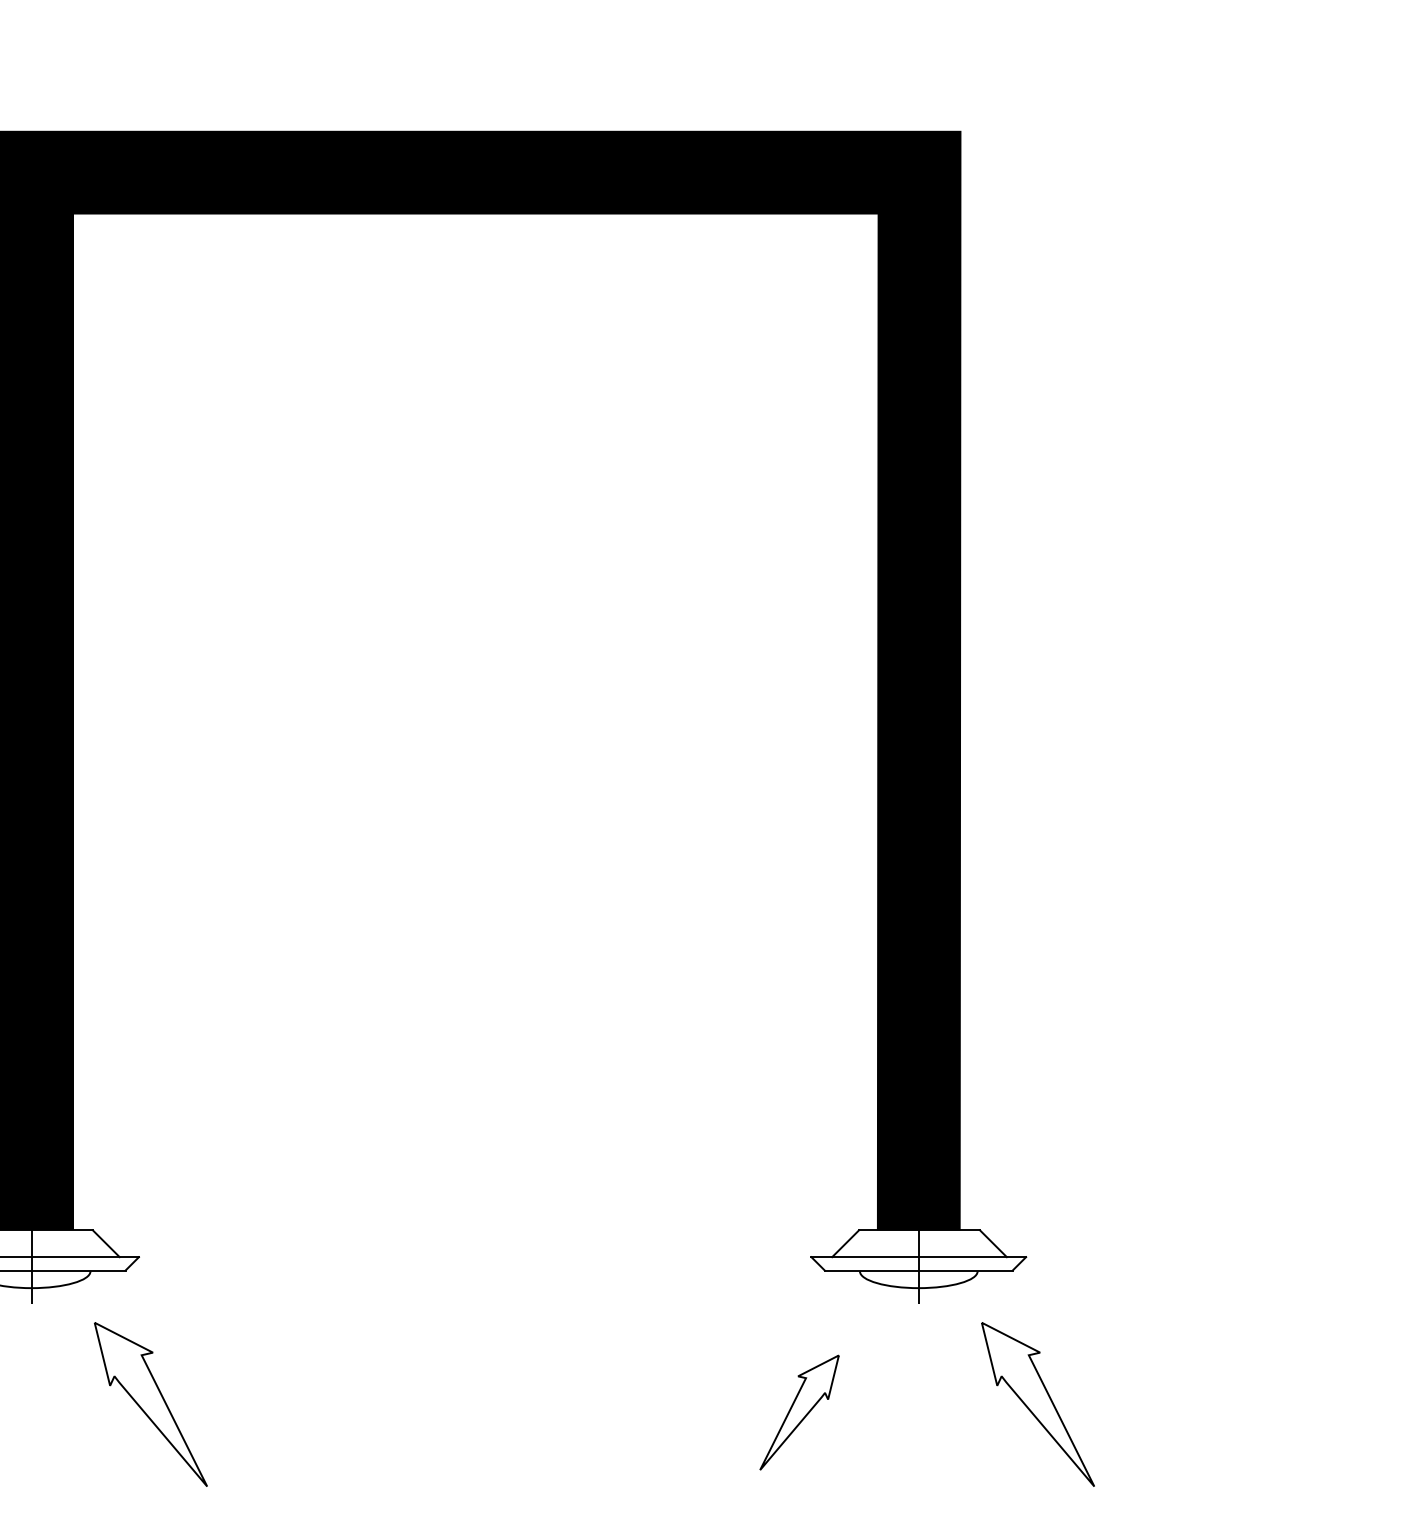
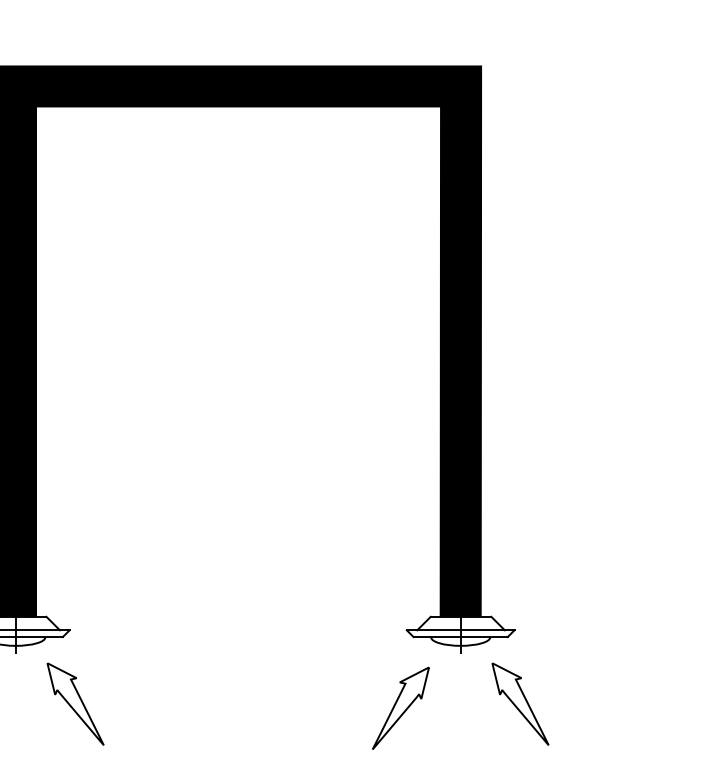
part: (798, 1411) -> (400, 707), size x1.43

